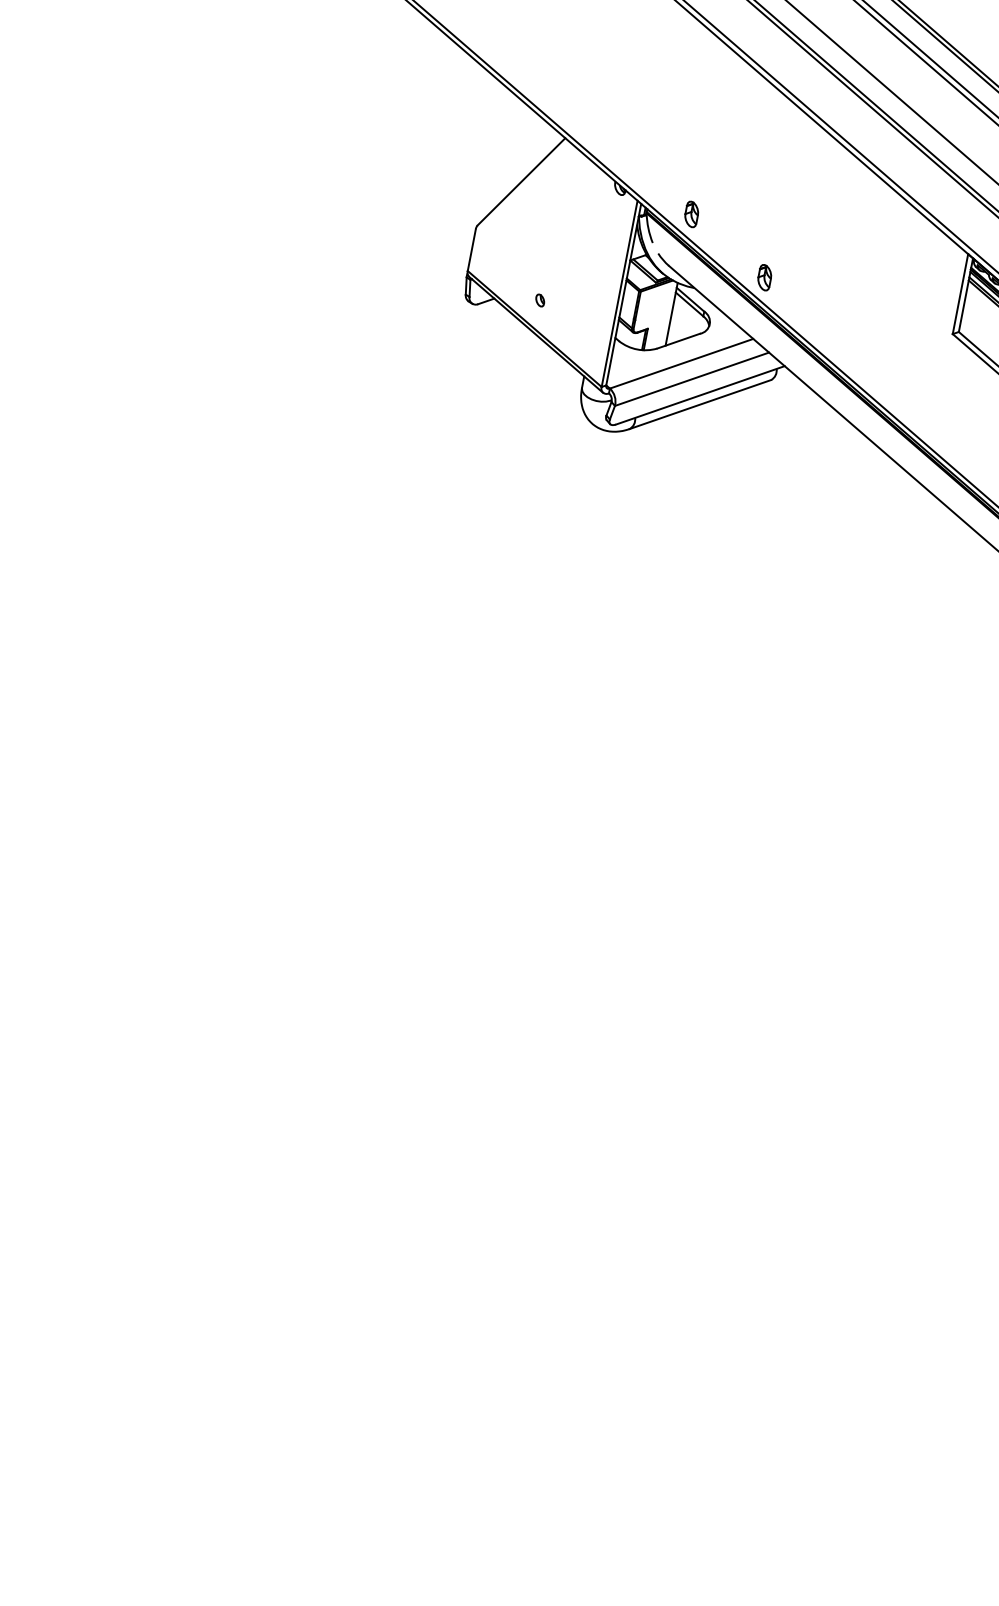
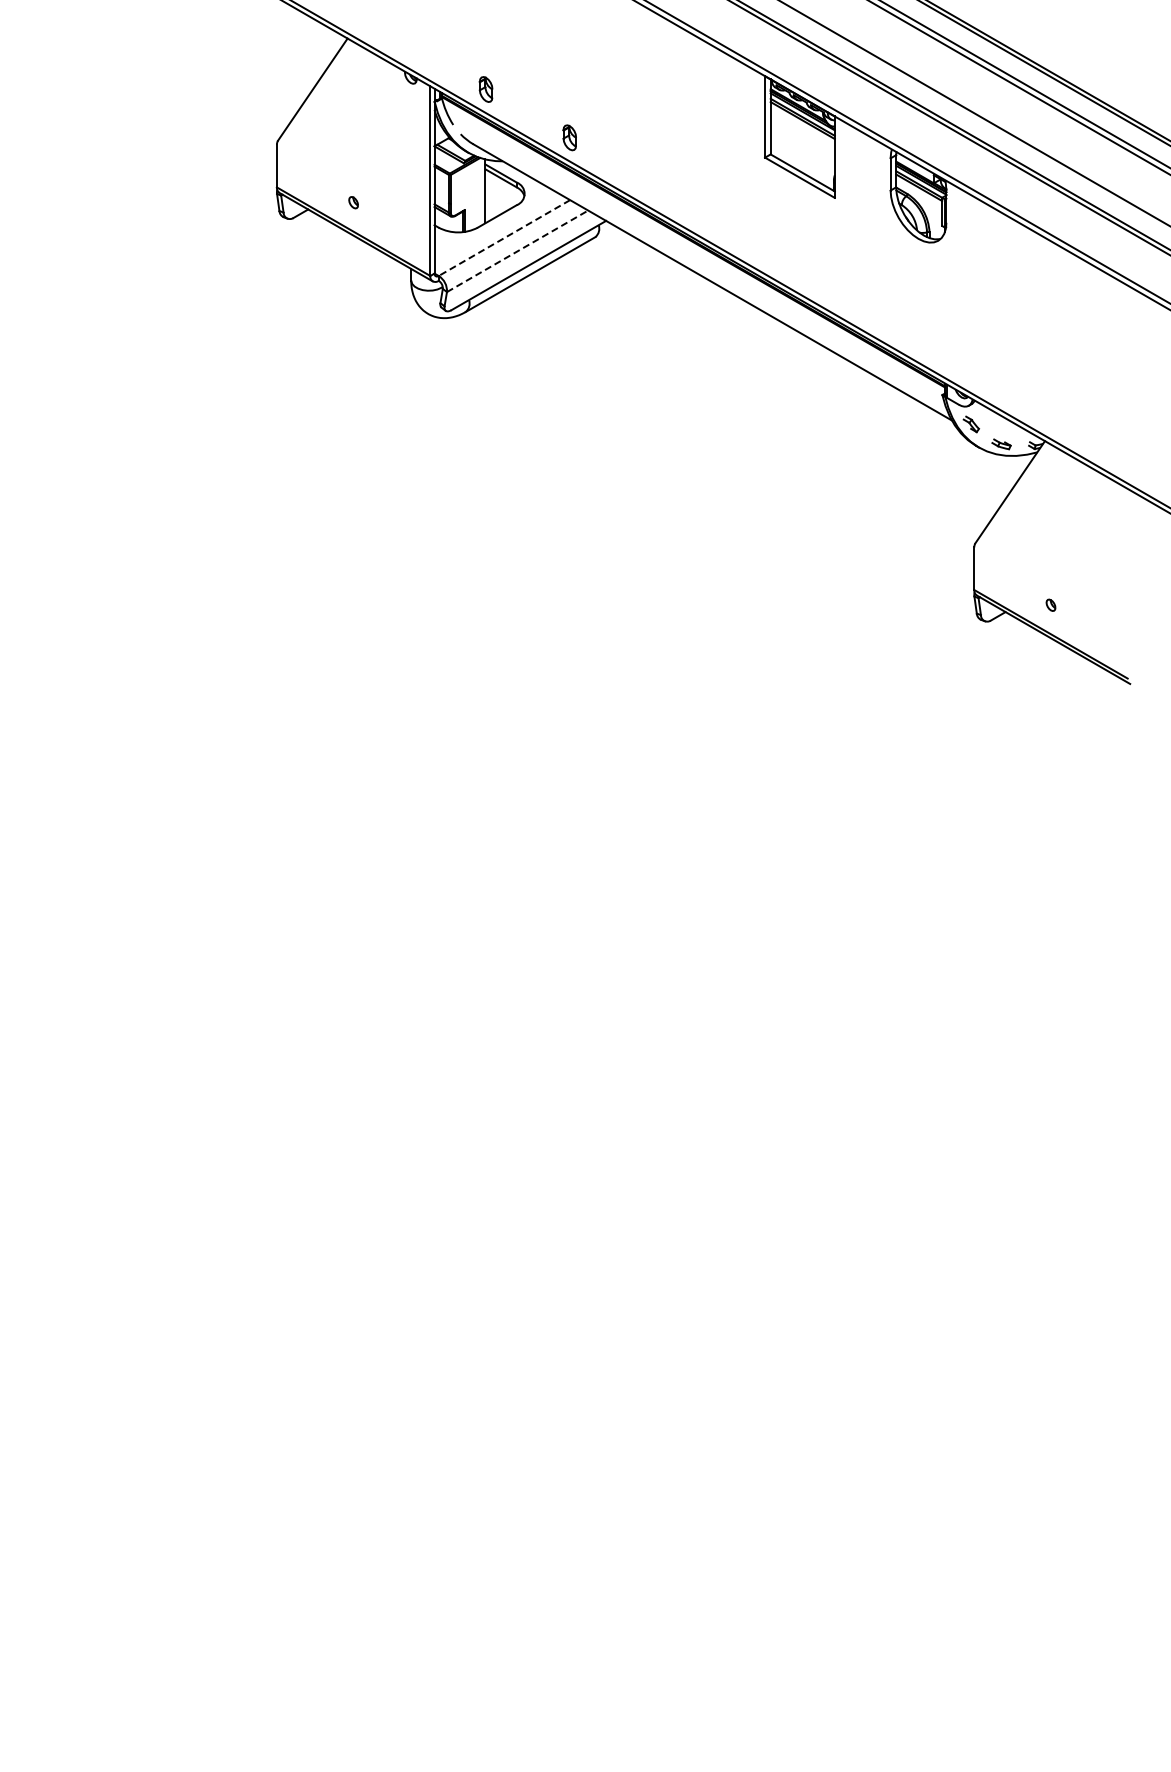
line: (681, 364) -> (504, 238), solid -> dashed
line: (691, 379) -> (517, 251), solid -> dashed

